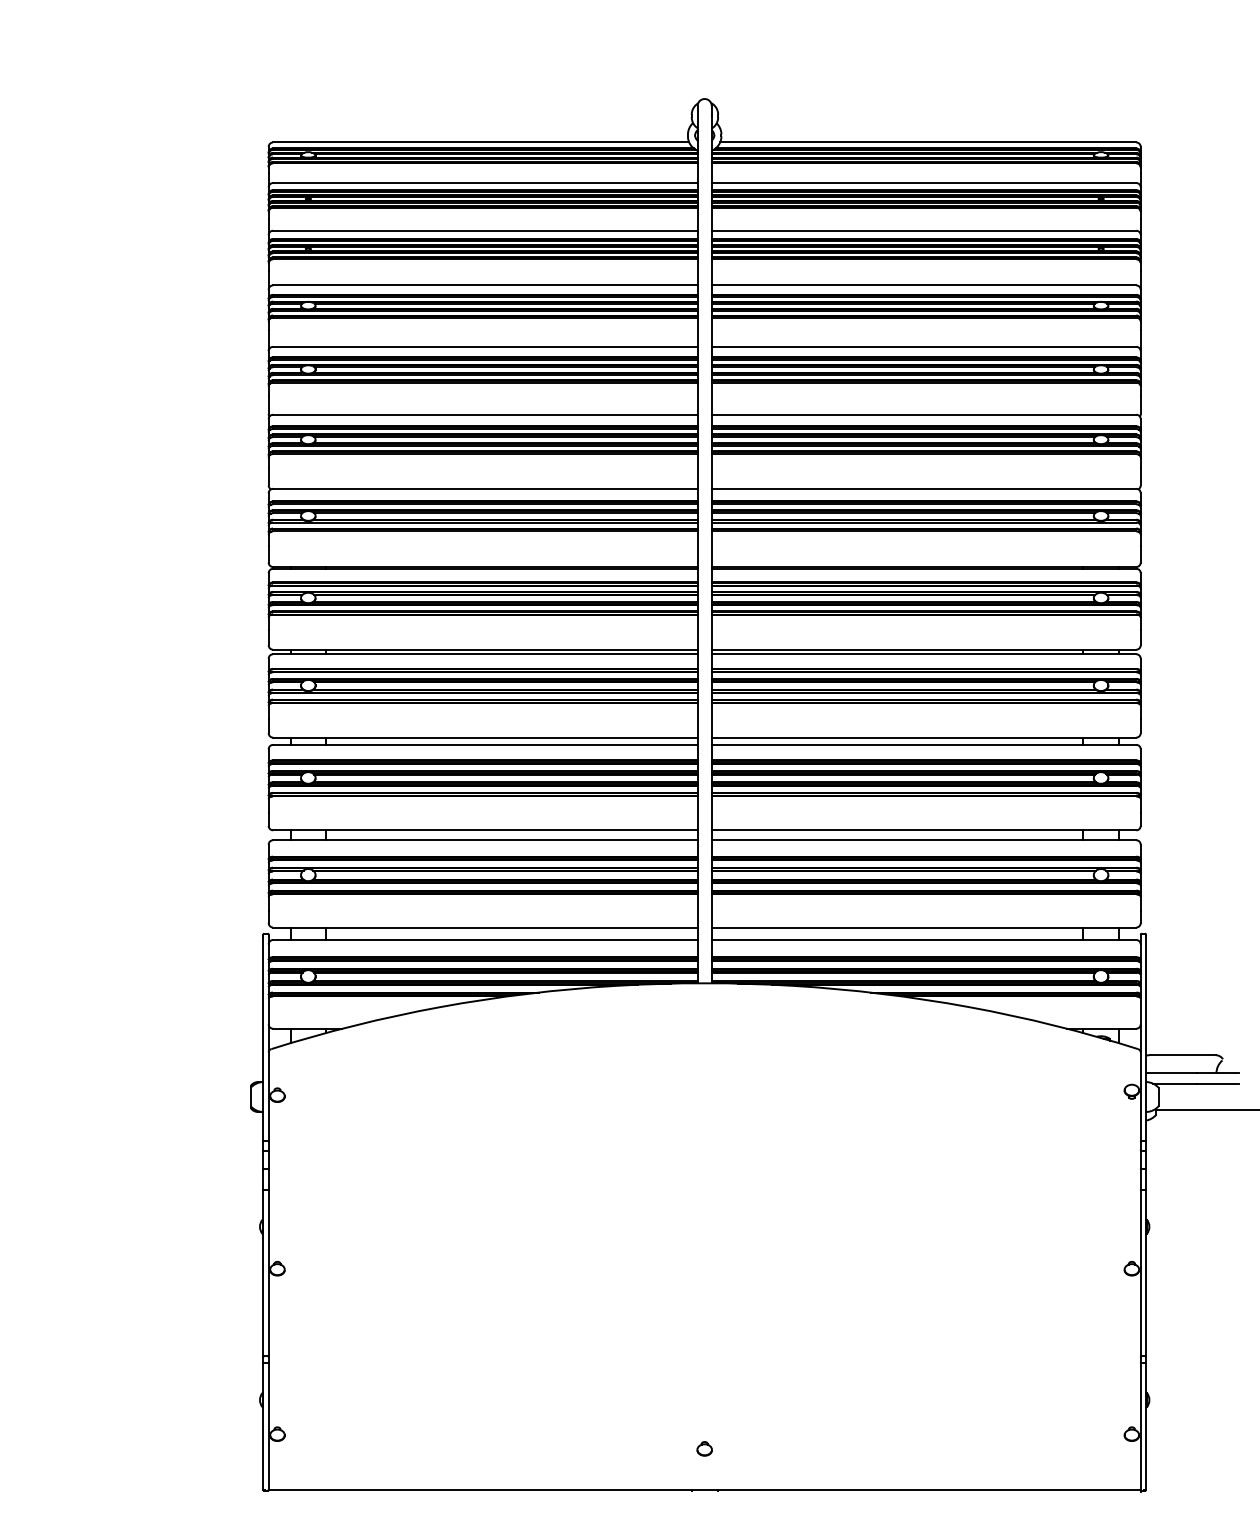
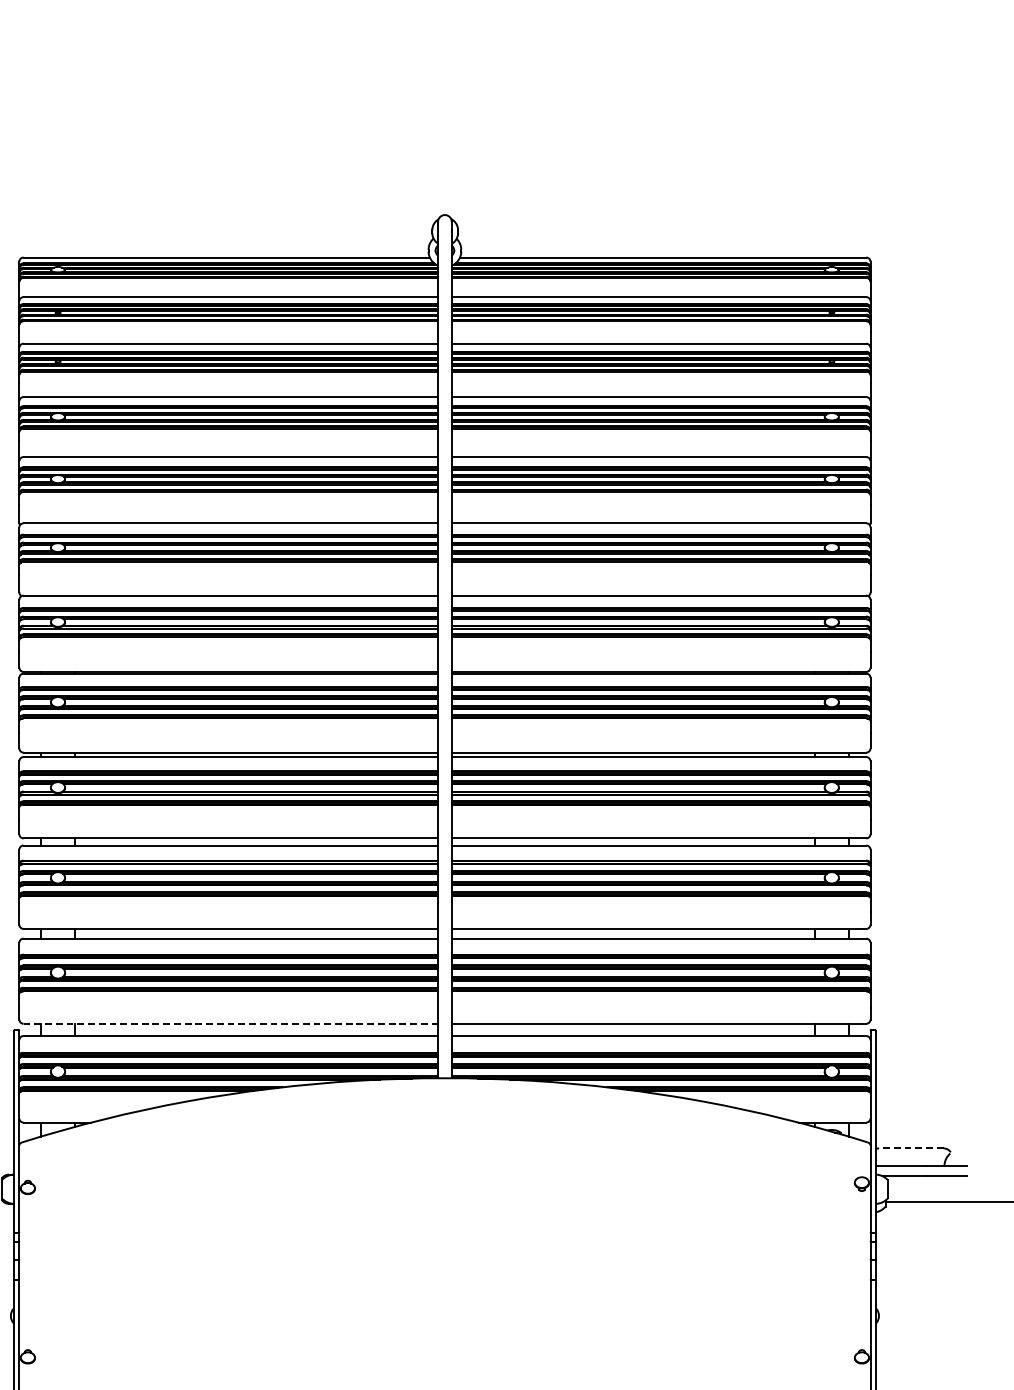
line: (485, 927) -> (230, 1023), solid -> dashed
line: (1182, 1055) -> (911, 1148), solid -> dashed

